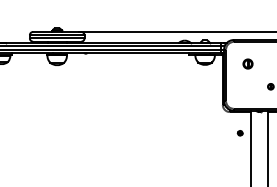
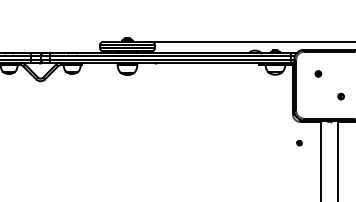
part: (248, 63) -> (318, 73), size x0.62
part: (240, 132) -> (299, 142), moved

